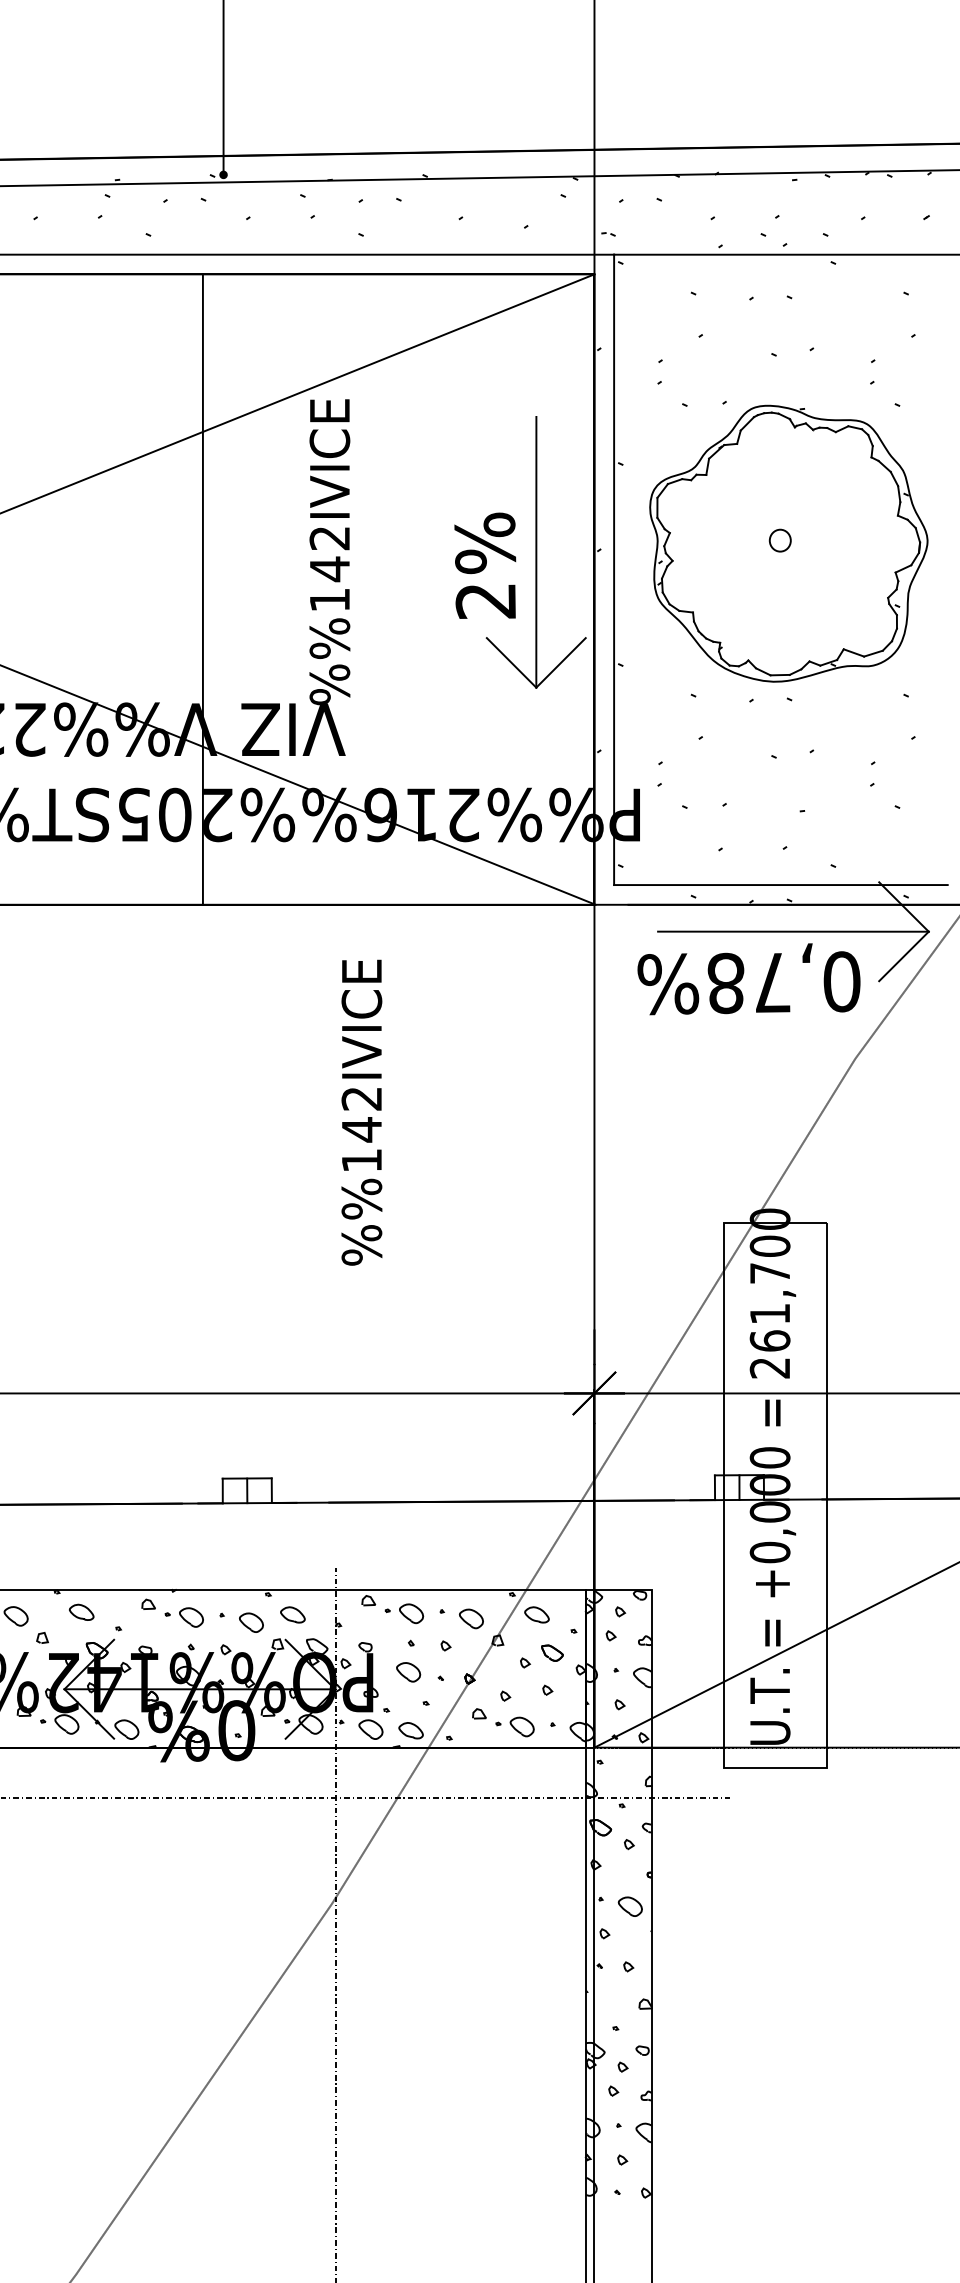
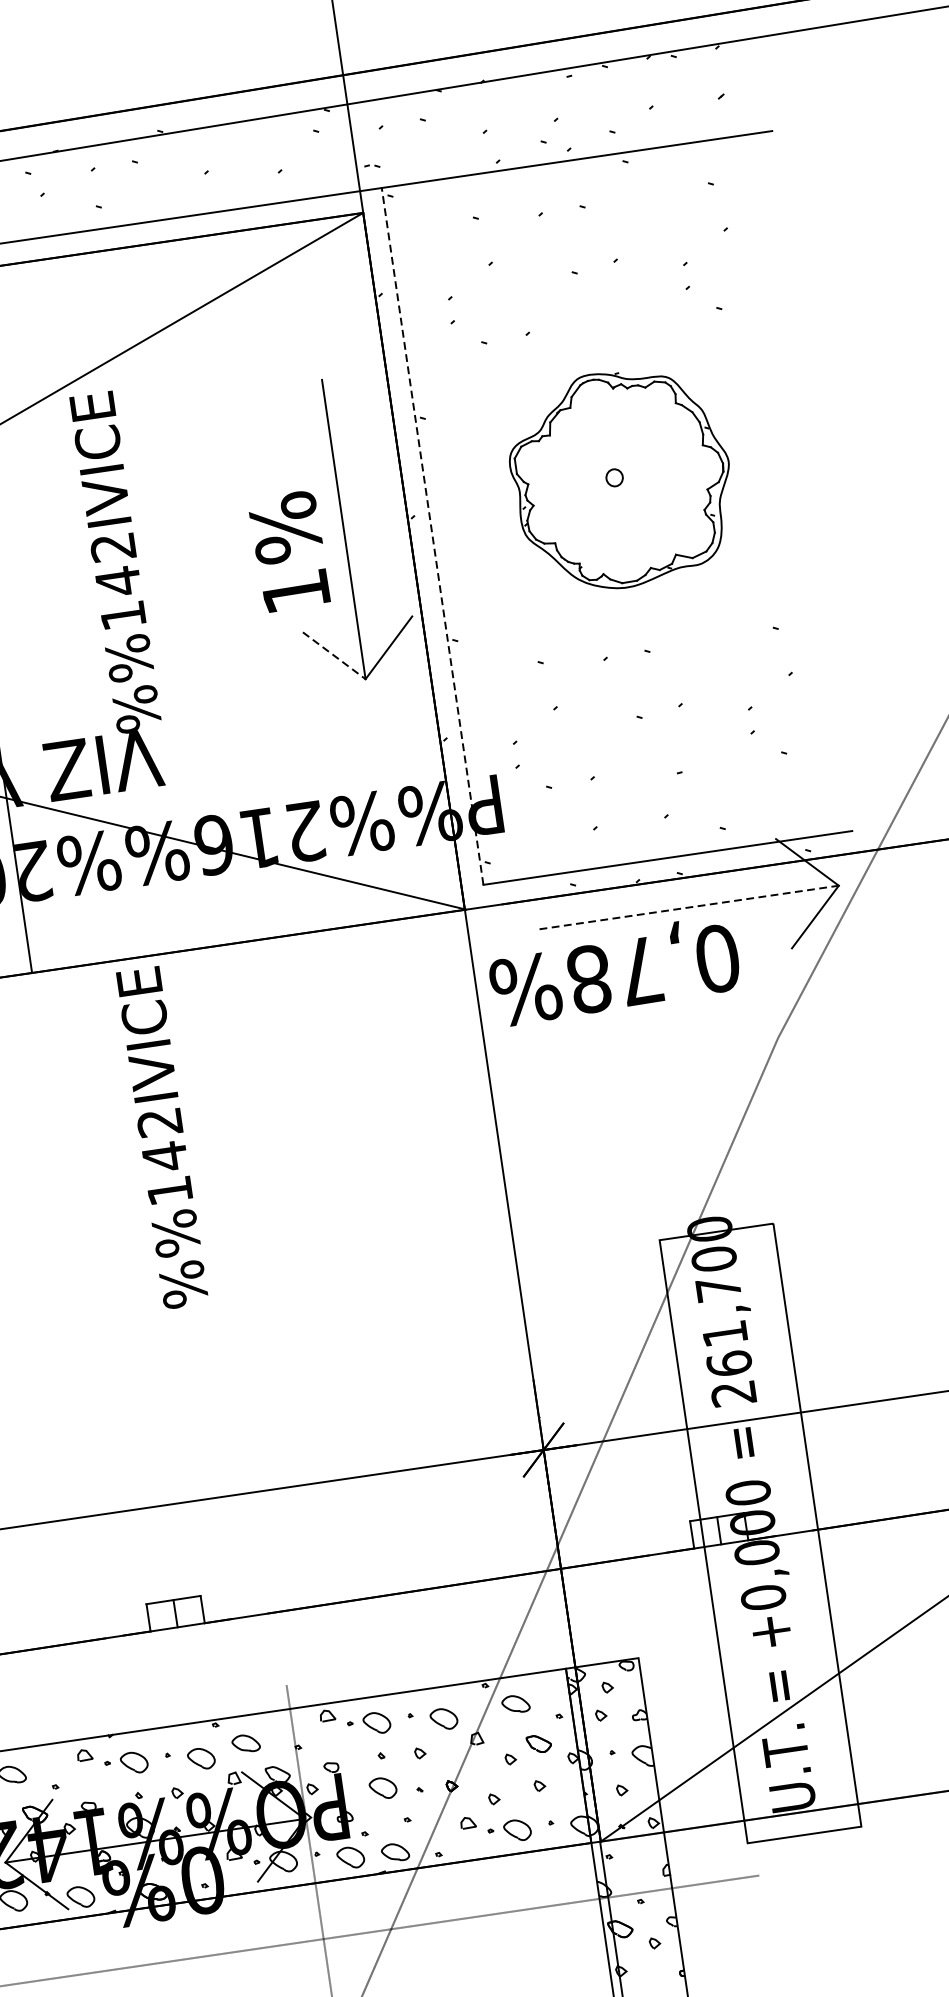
part: (788, 543) -> (621, 479), size x0.7
line: (614, 569) -> (432, 535), solid -> dashed
text: (485, 601) -> (295, 592), 2% -> 1%
line: (511, 663) -> (334, 656), solid -> dashed
line: (793, 931) -> (689, 907), solid -> dashed
text: (748, 979) -> (613, 971), moved
text: (361, 1112) -> (161, 1137), moved

